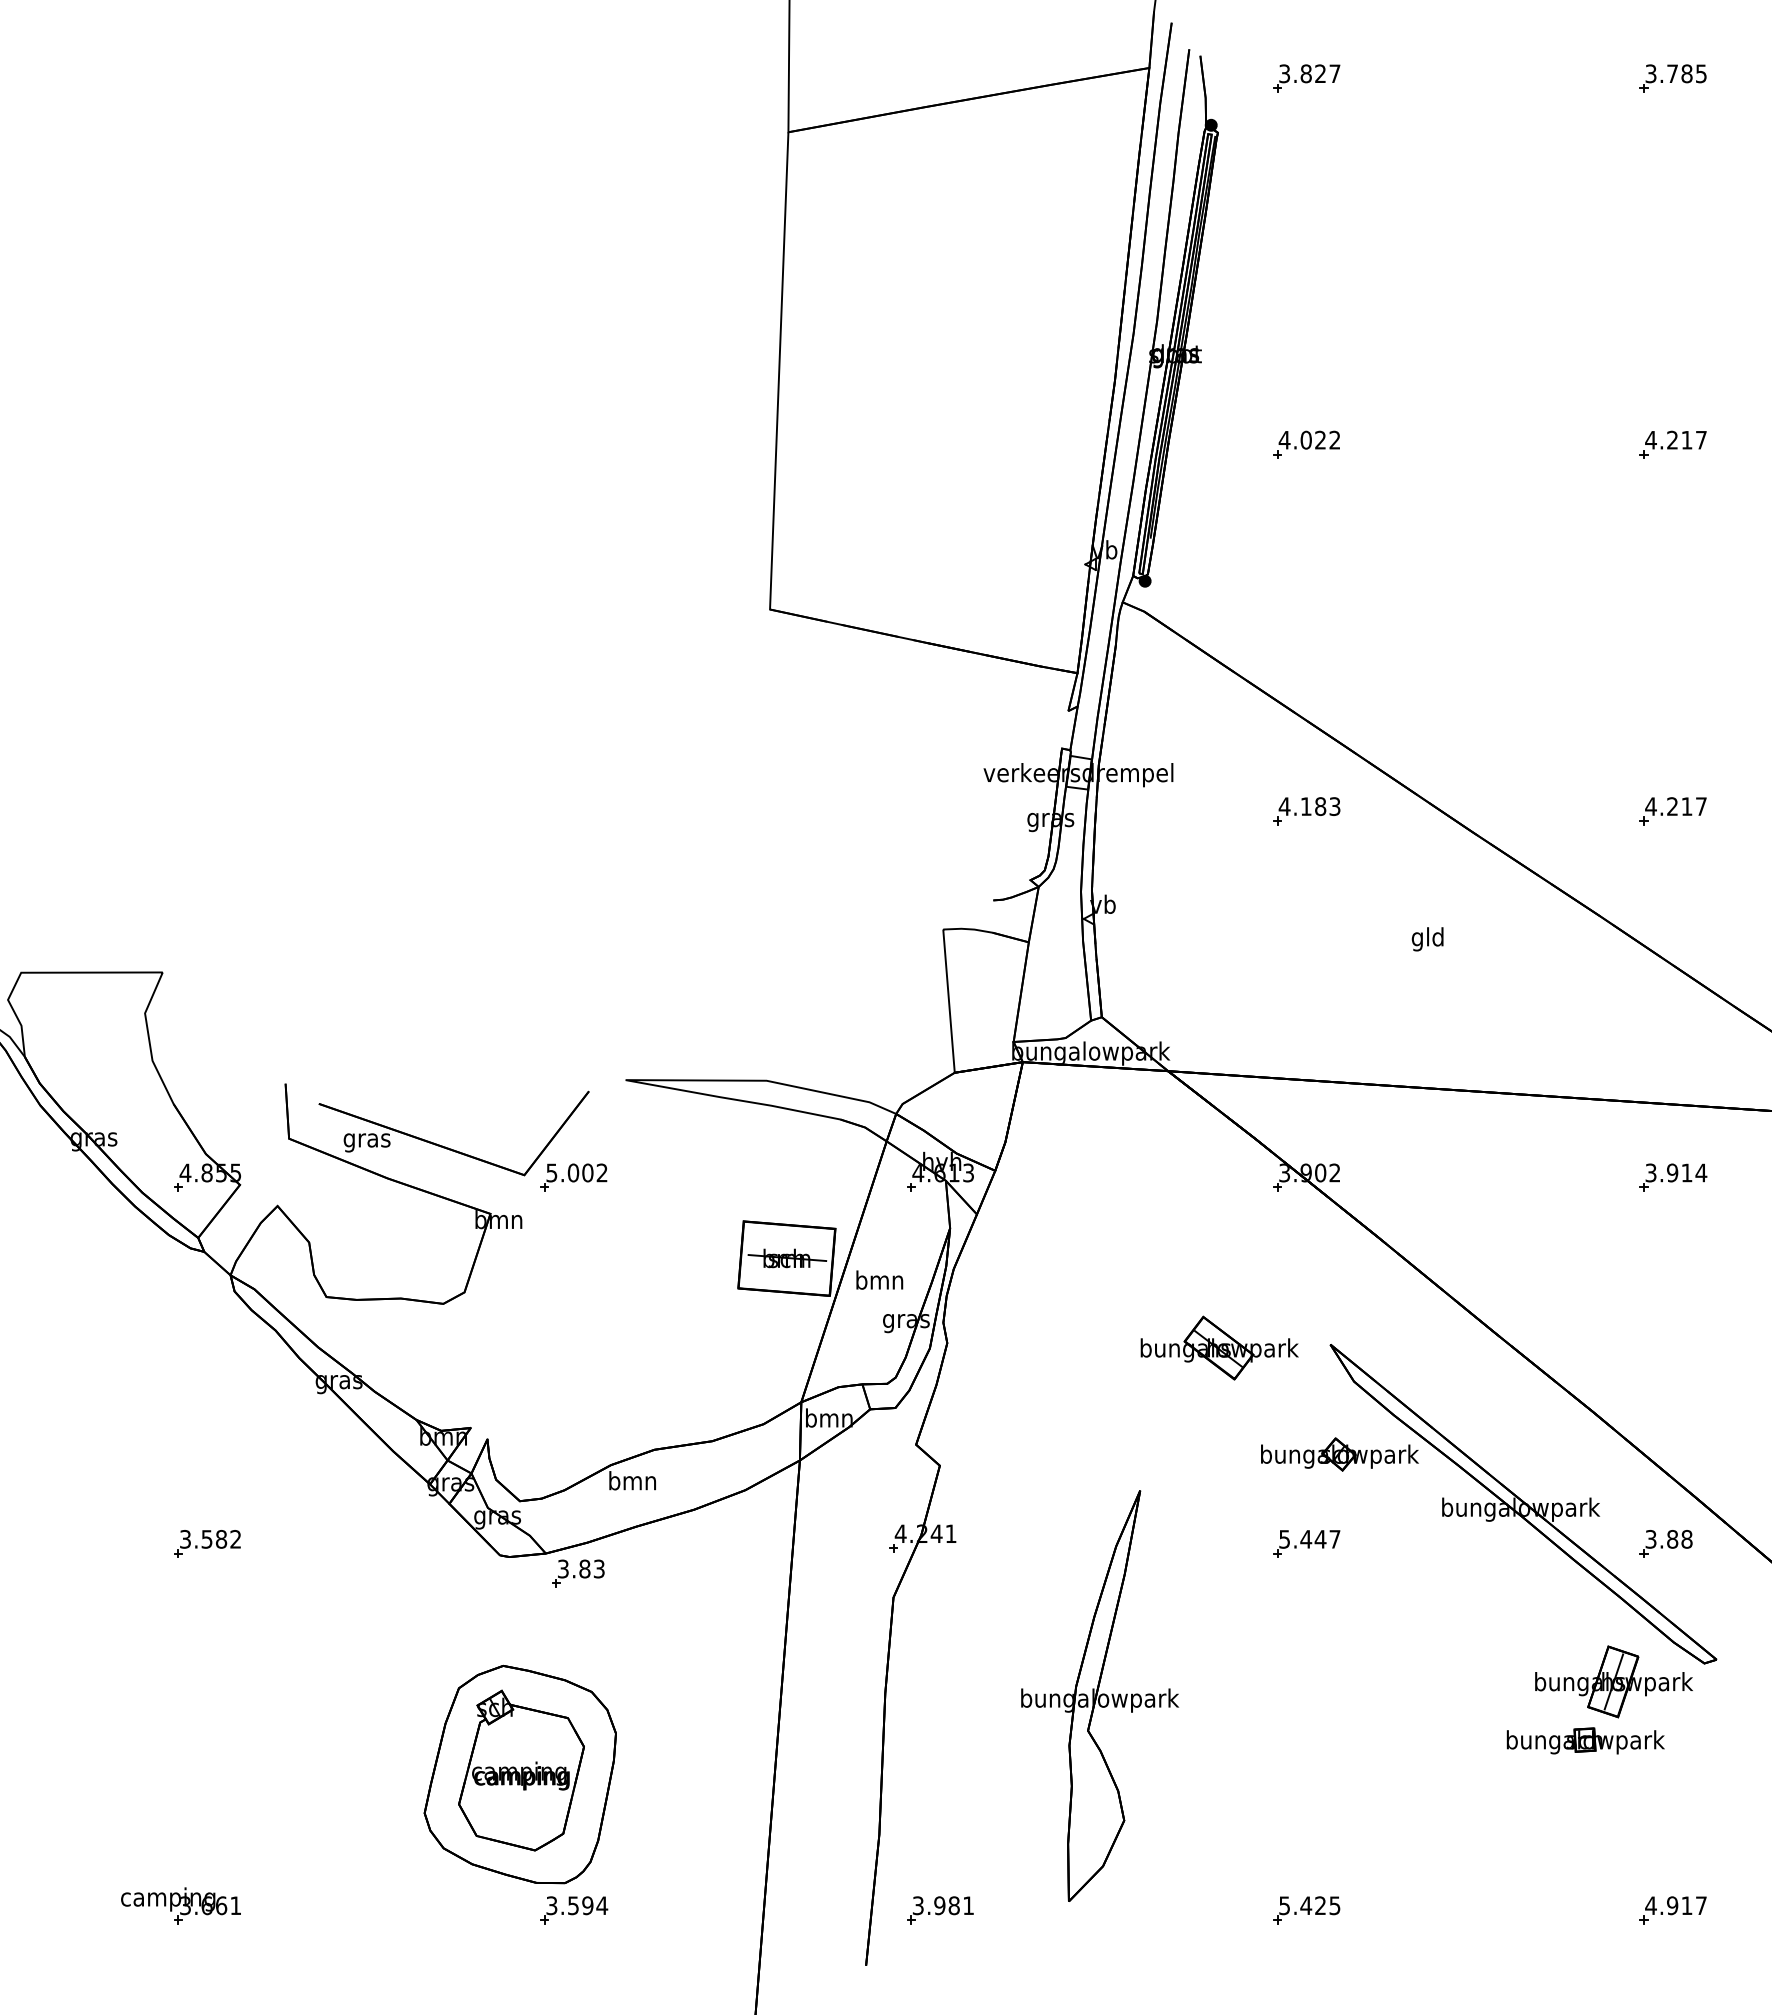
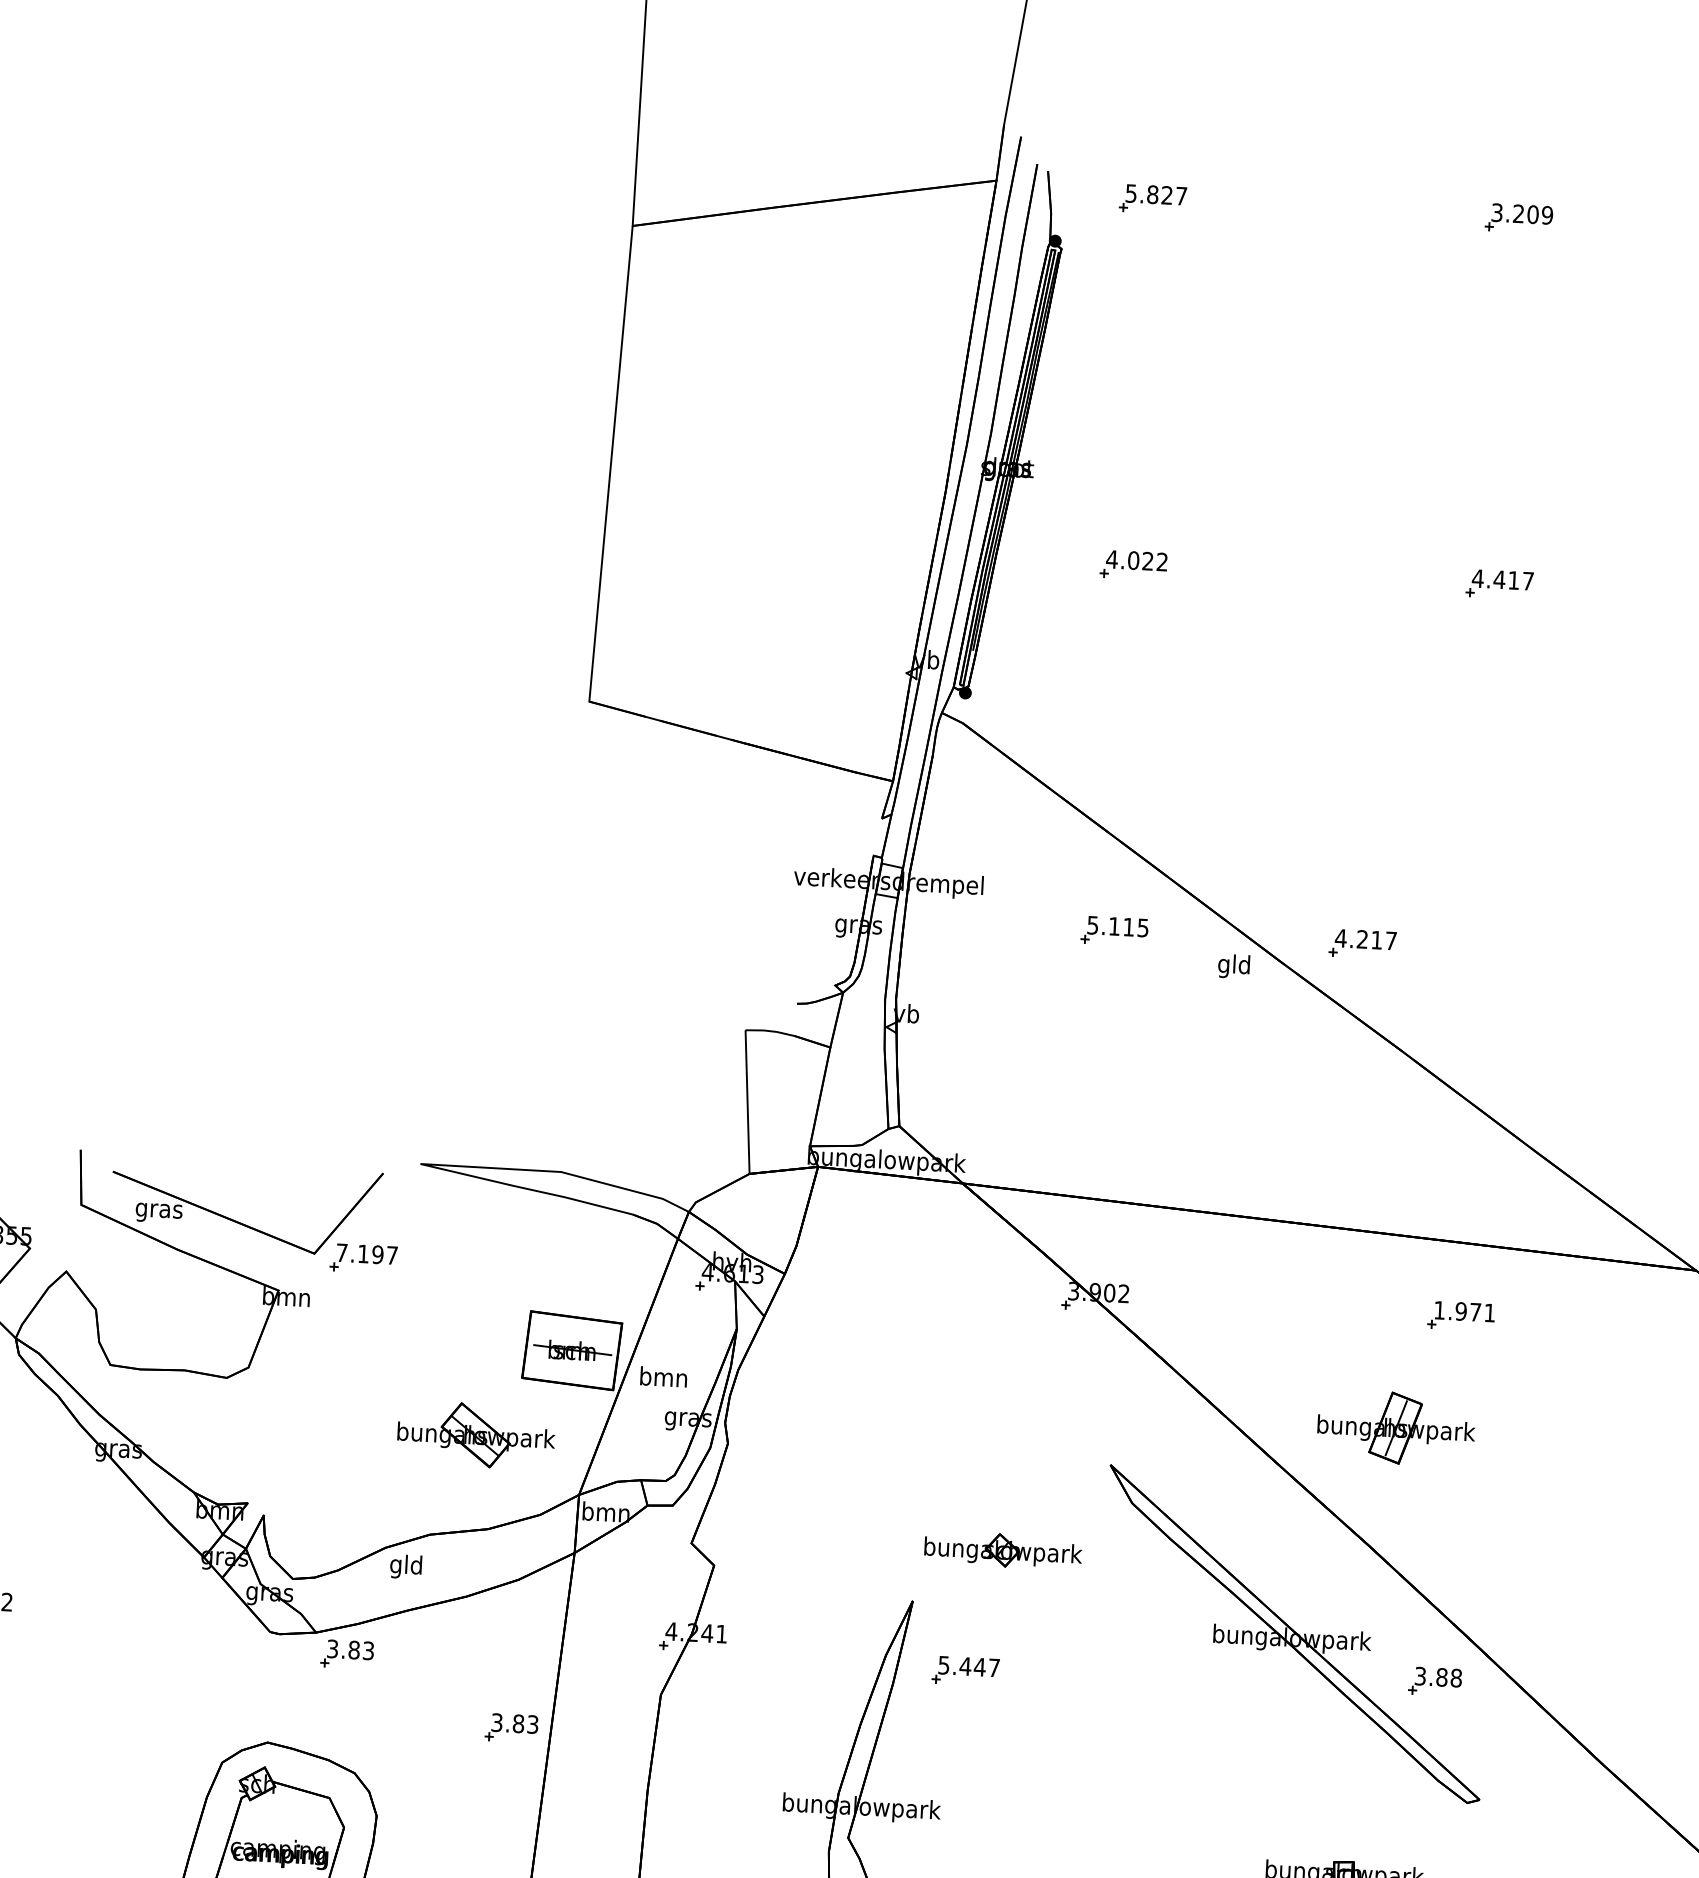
text: (1284, 73) -> (1131, 193), 3.827 -> 5.827
text: (1686, 73) -> (1532, 214), 3.785 -> 3.209
text: (1672, 439) -> (1499, 579), 4.217 -> 4.417
text: (1309, 806) -> (1117, 926), 4.183 -> 5.115
part: (1672, 811) -> (1362, 944), moved
text: (1427, 939) -> (1233, 966), moved
text: (576, 1172) -> (366, 1253), 5.002 -> 7.197
text: (1676, 1172) -> (1465, 1311), 3.914 -> 1.971
part: (1219, 1347) -> (476, 1434), moved
part: (1339, 1454) -> (1002, 1550), moved
text: (632, 1483) -> (406, 1567), bmn -> gld
part: (1306, 1543) -> (965, 1670), moved
part: (746, 1638) -> (511, 1727), added
part: (1613, 1681) -> (1395, 1427), moved

